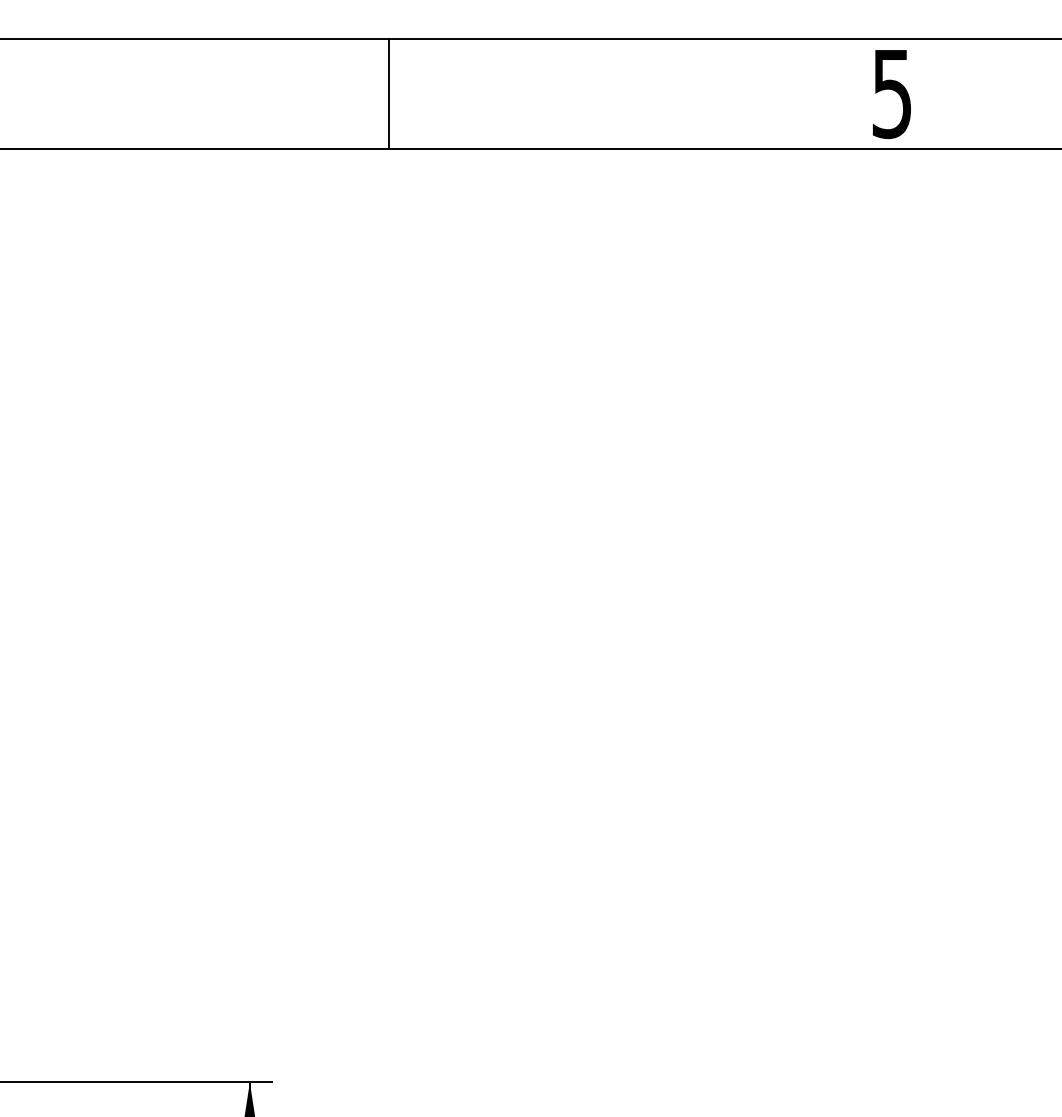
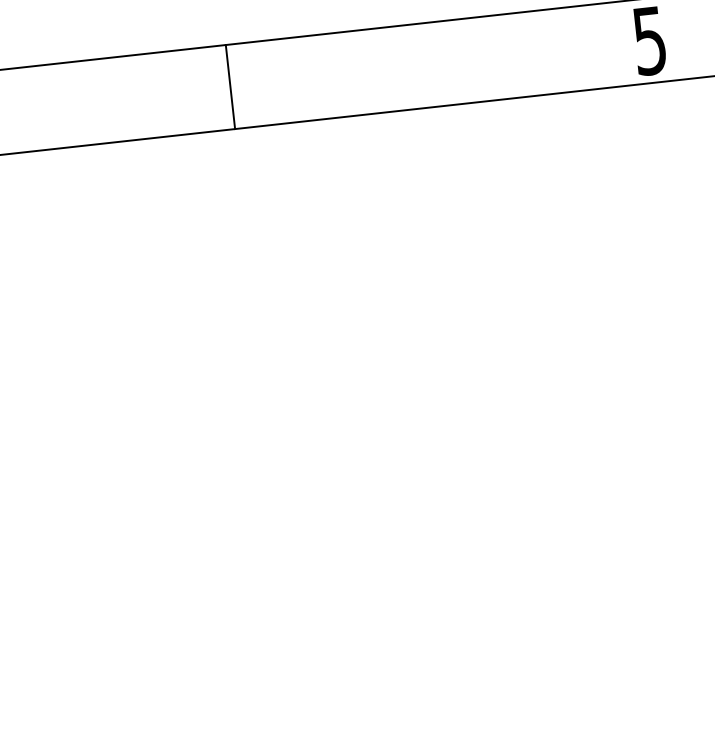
line: (388, 93) -> (230, 87), moved

